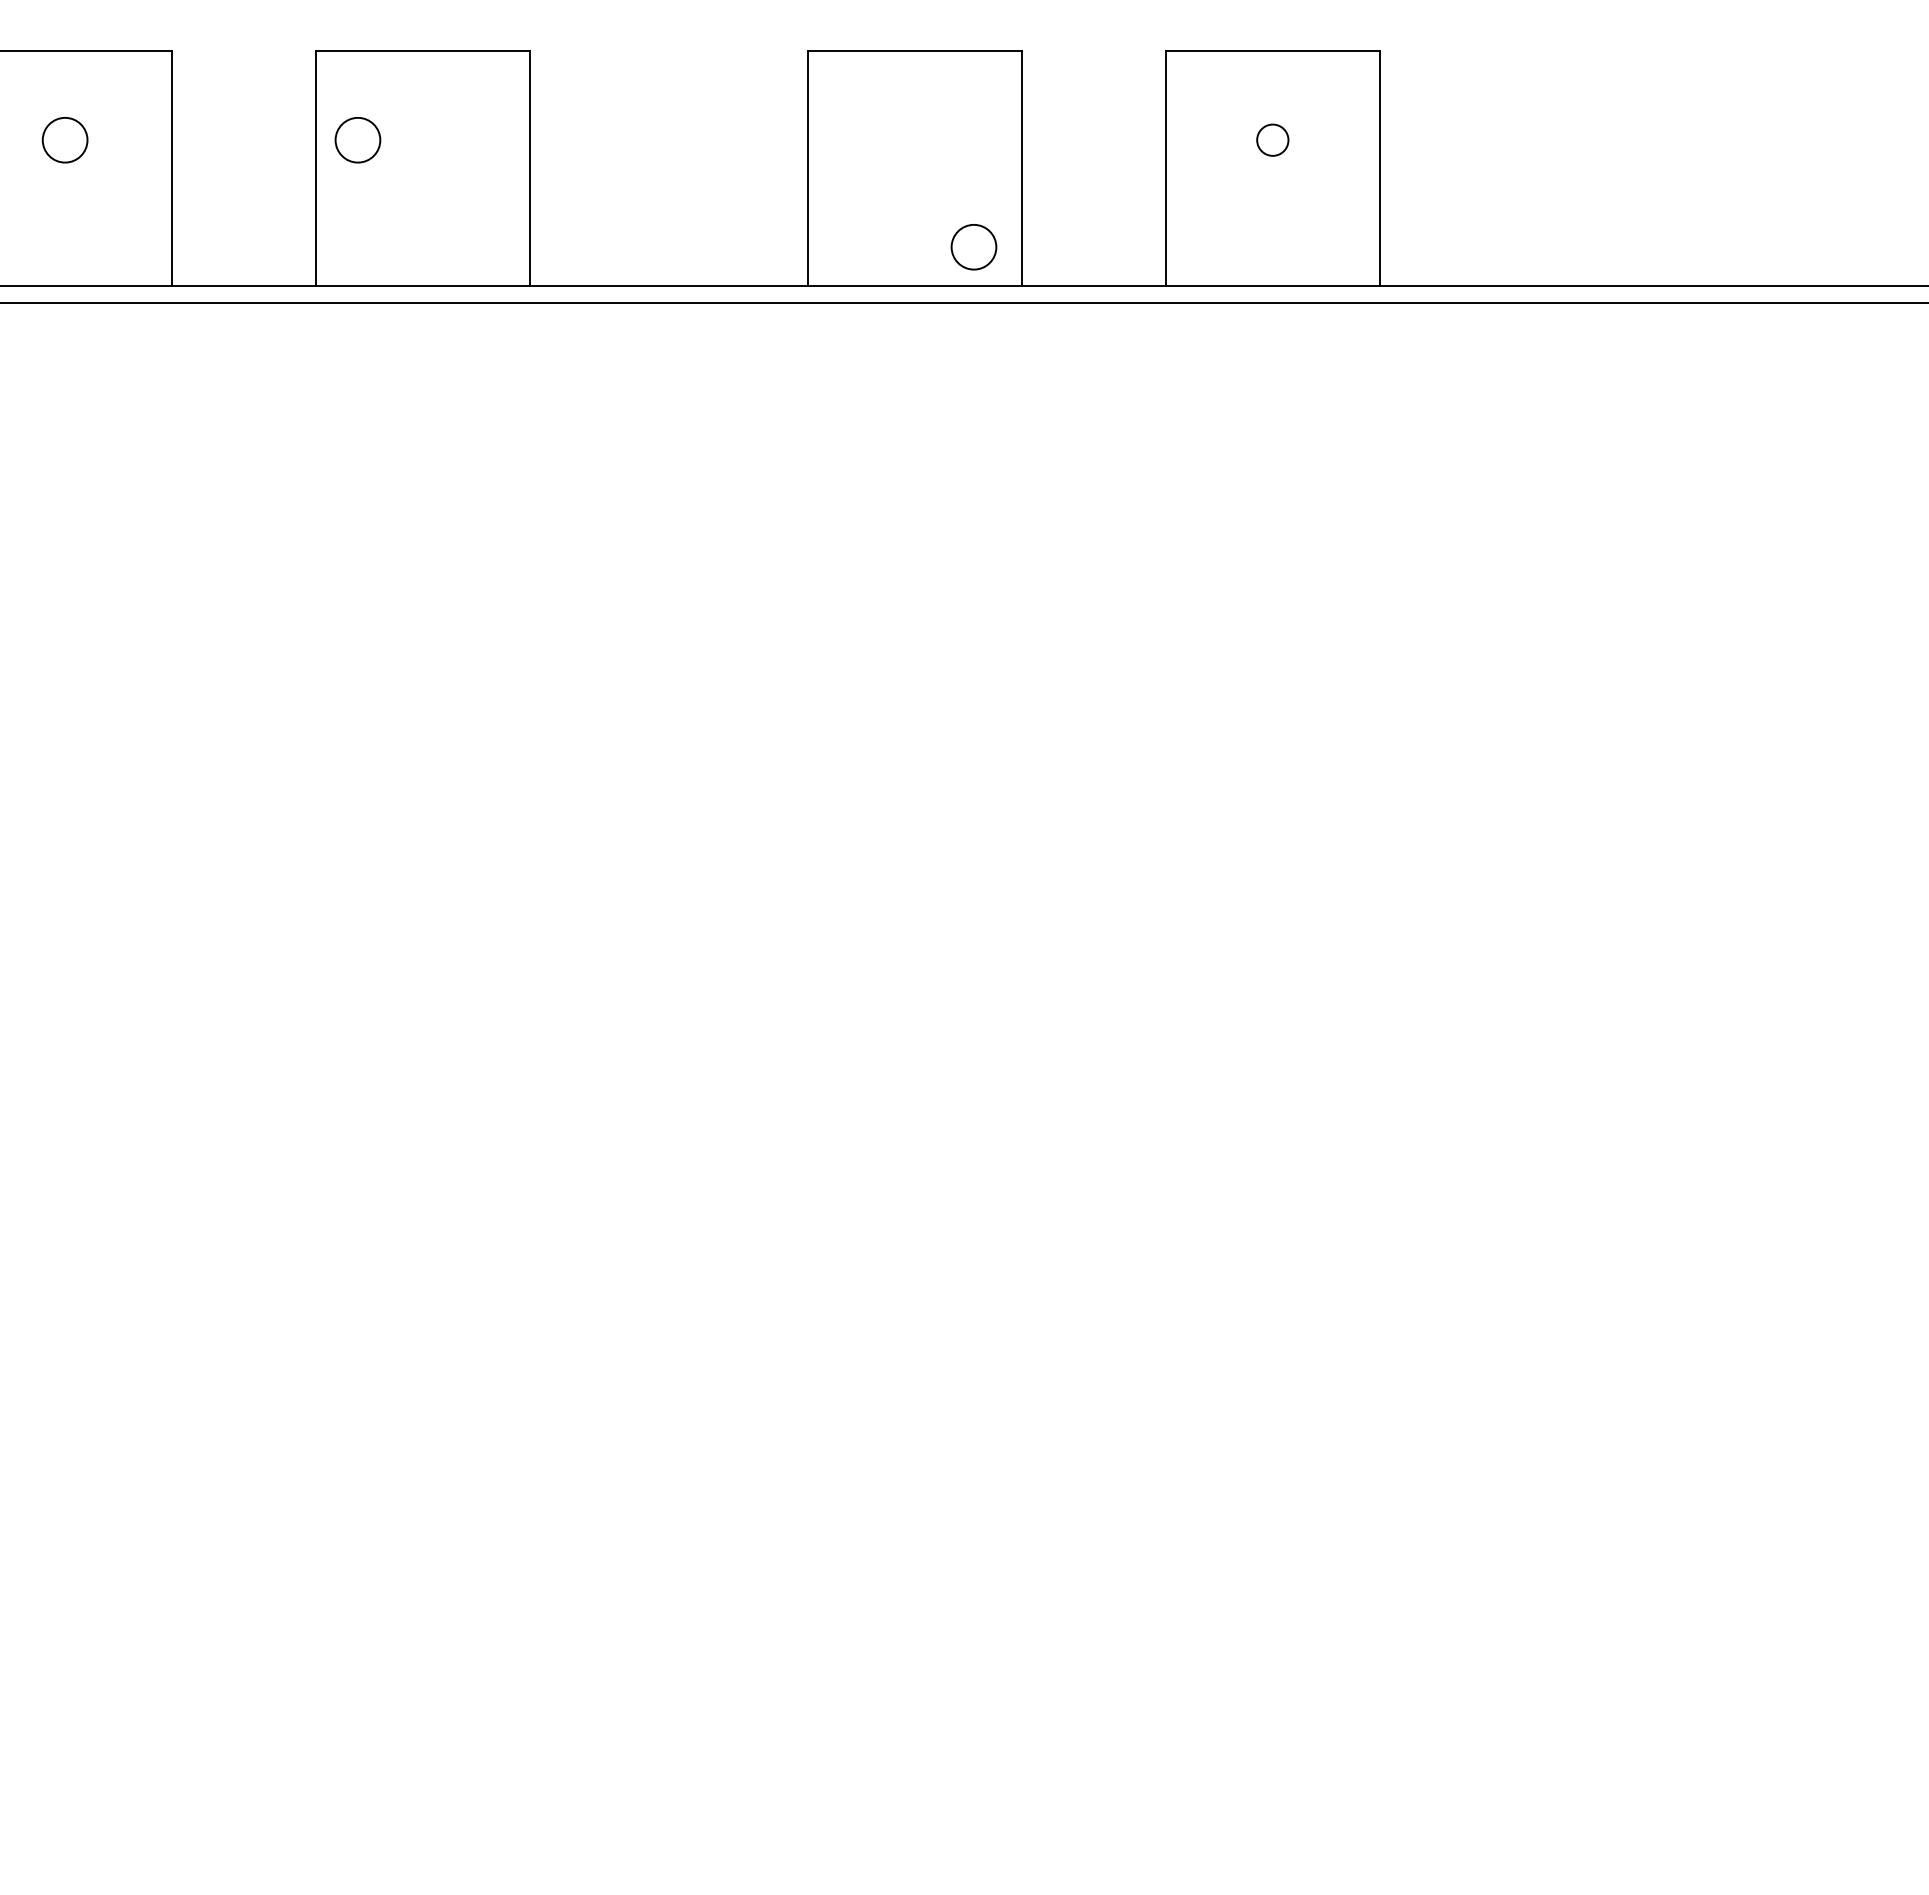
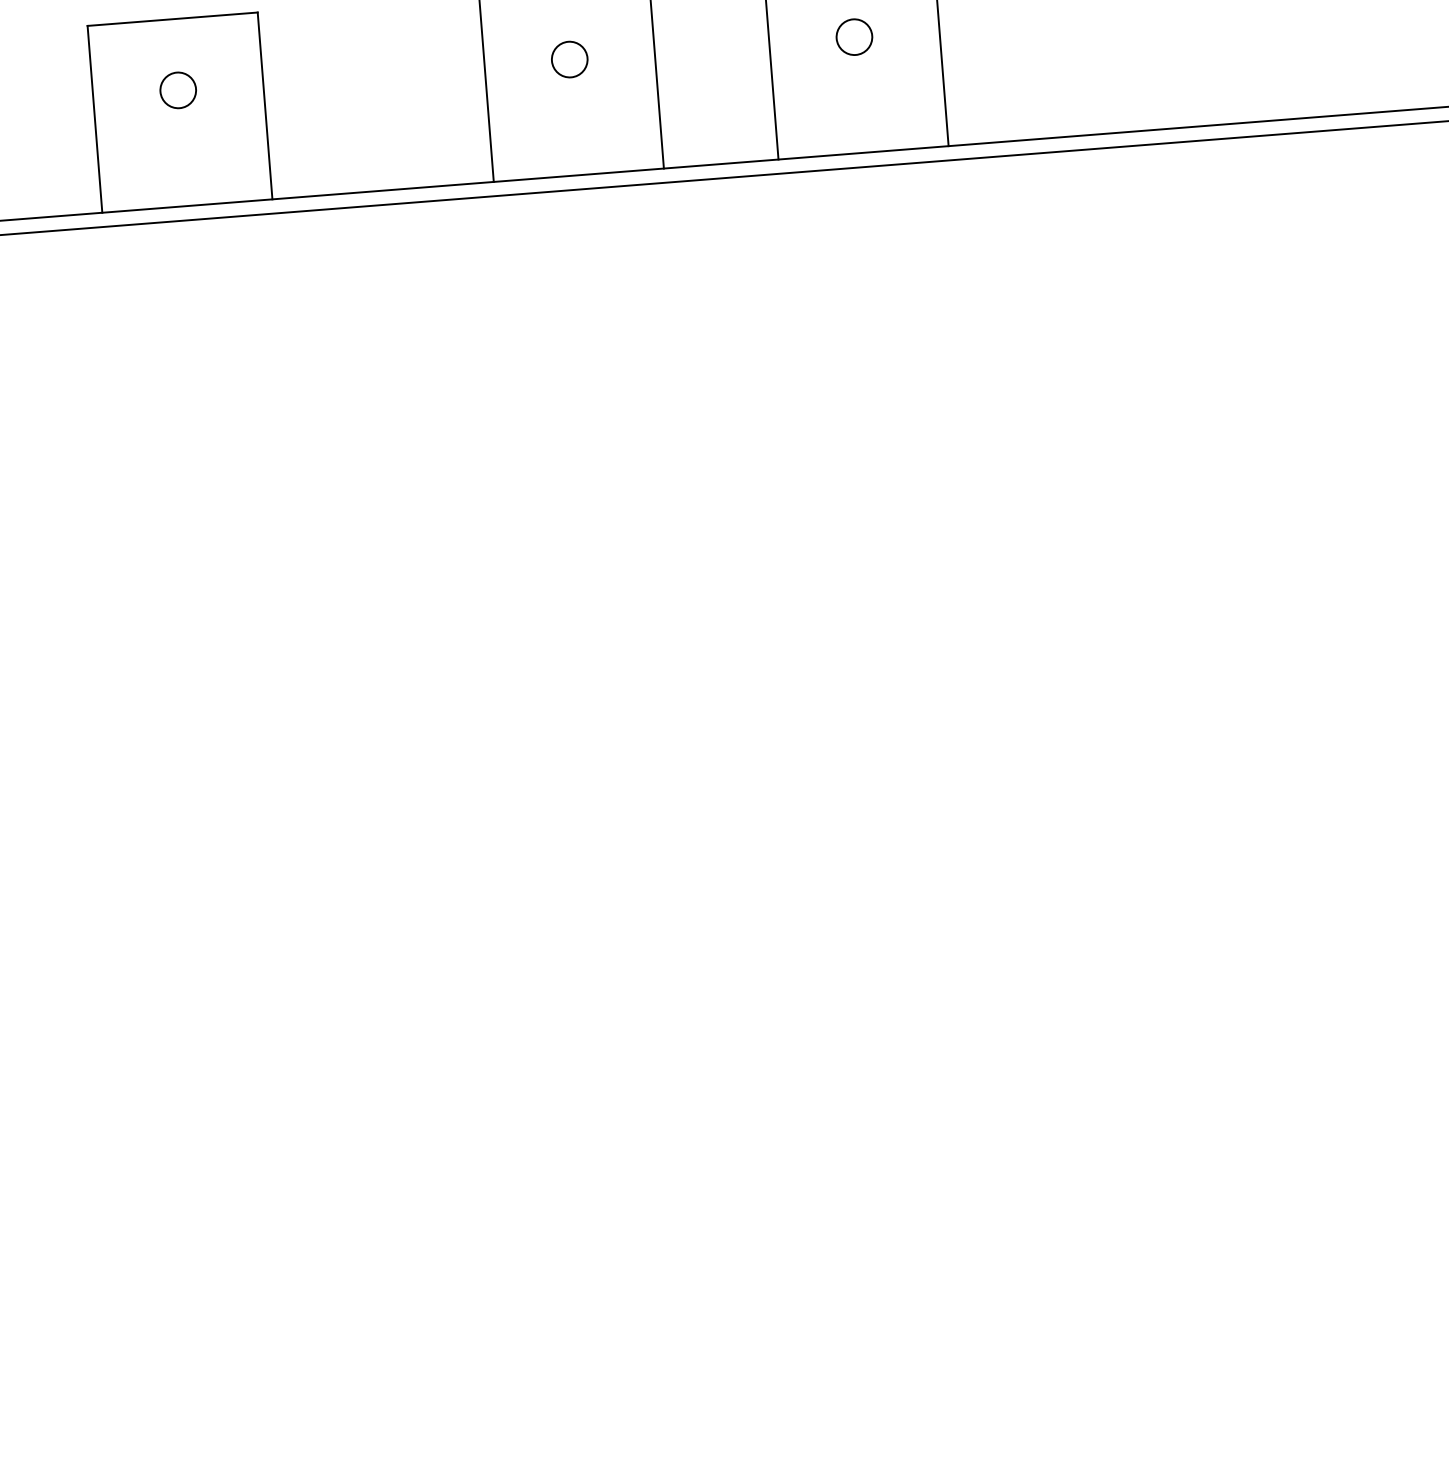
circle: (1272, 139) -> (854, 36), size x1.43
circle: (357, 140) -> (177, 90), moved
circle: (973, 247) -> (569, 59), moved

